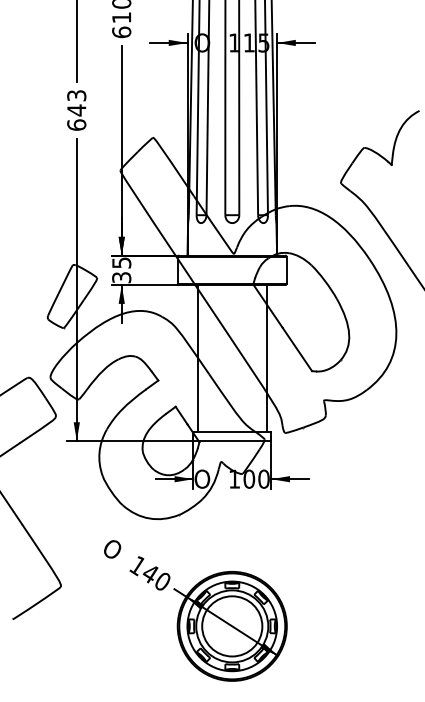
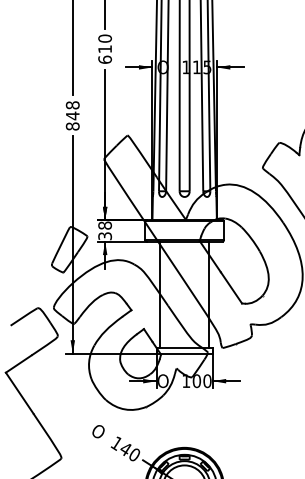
text: (76, 110) -> (72, 115), 643 -> 848
text: (121, 262) -> (104, 225), 35 -> 38

